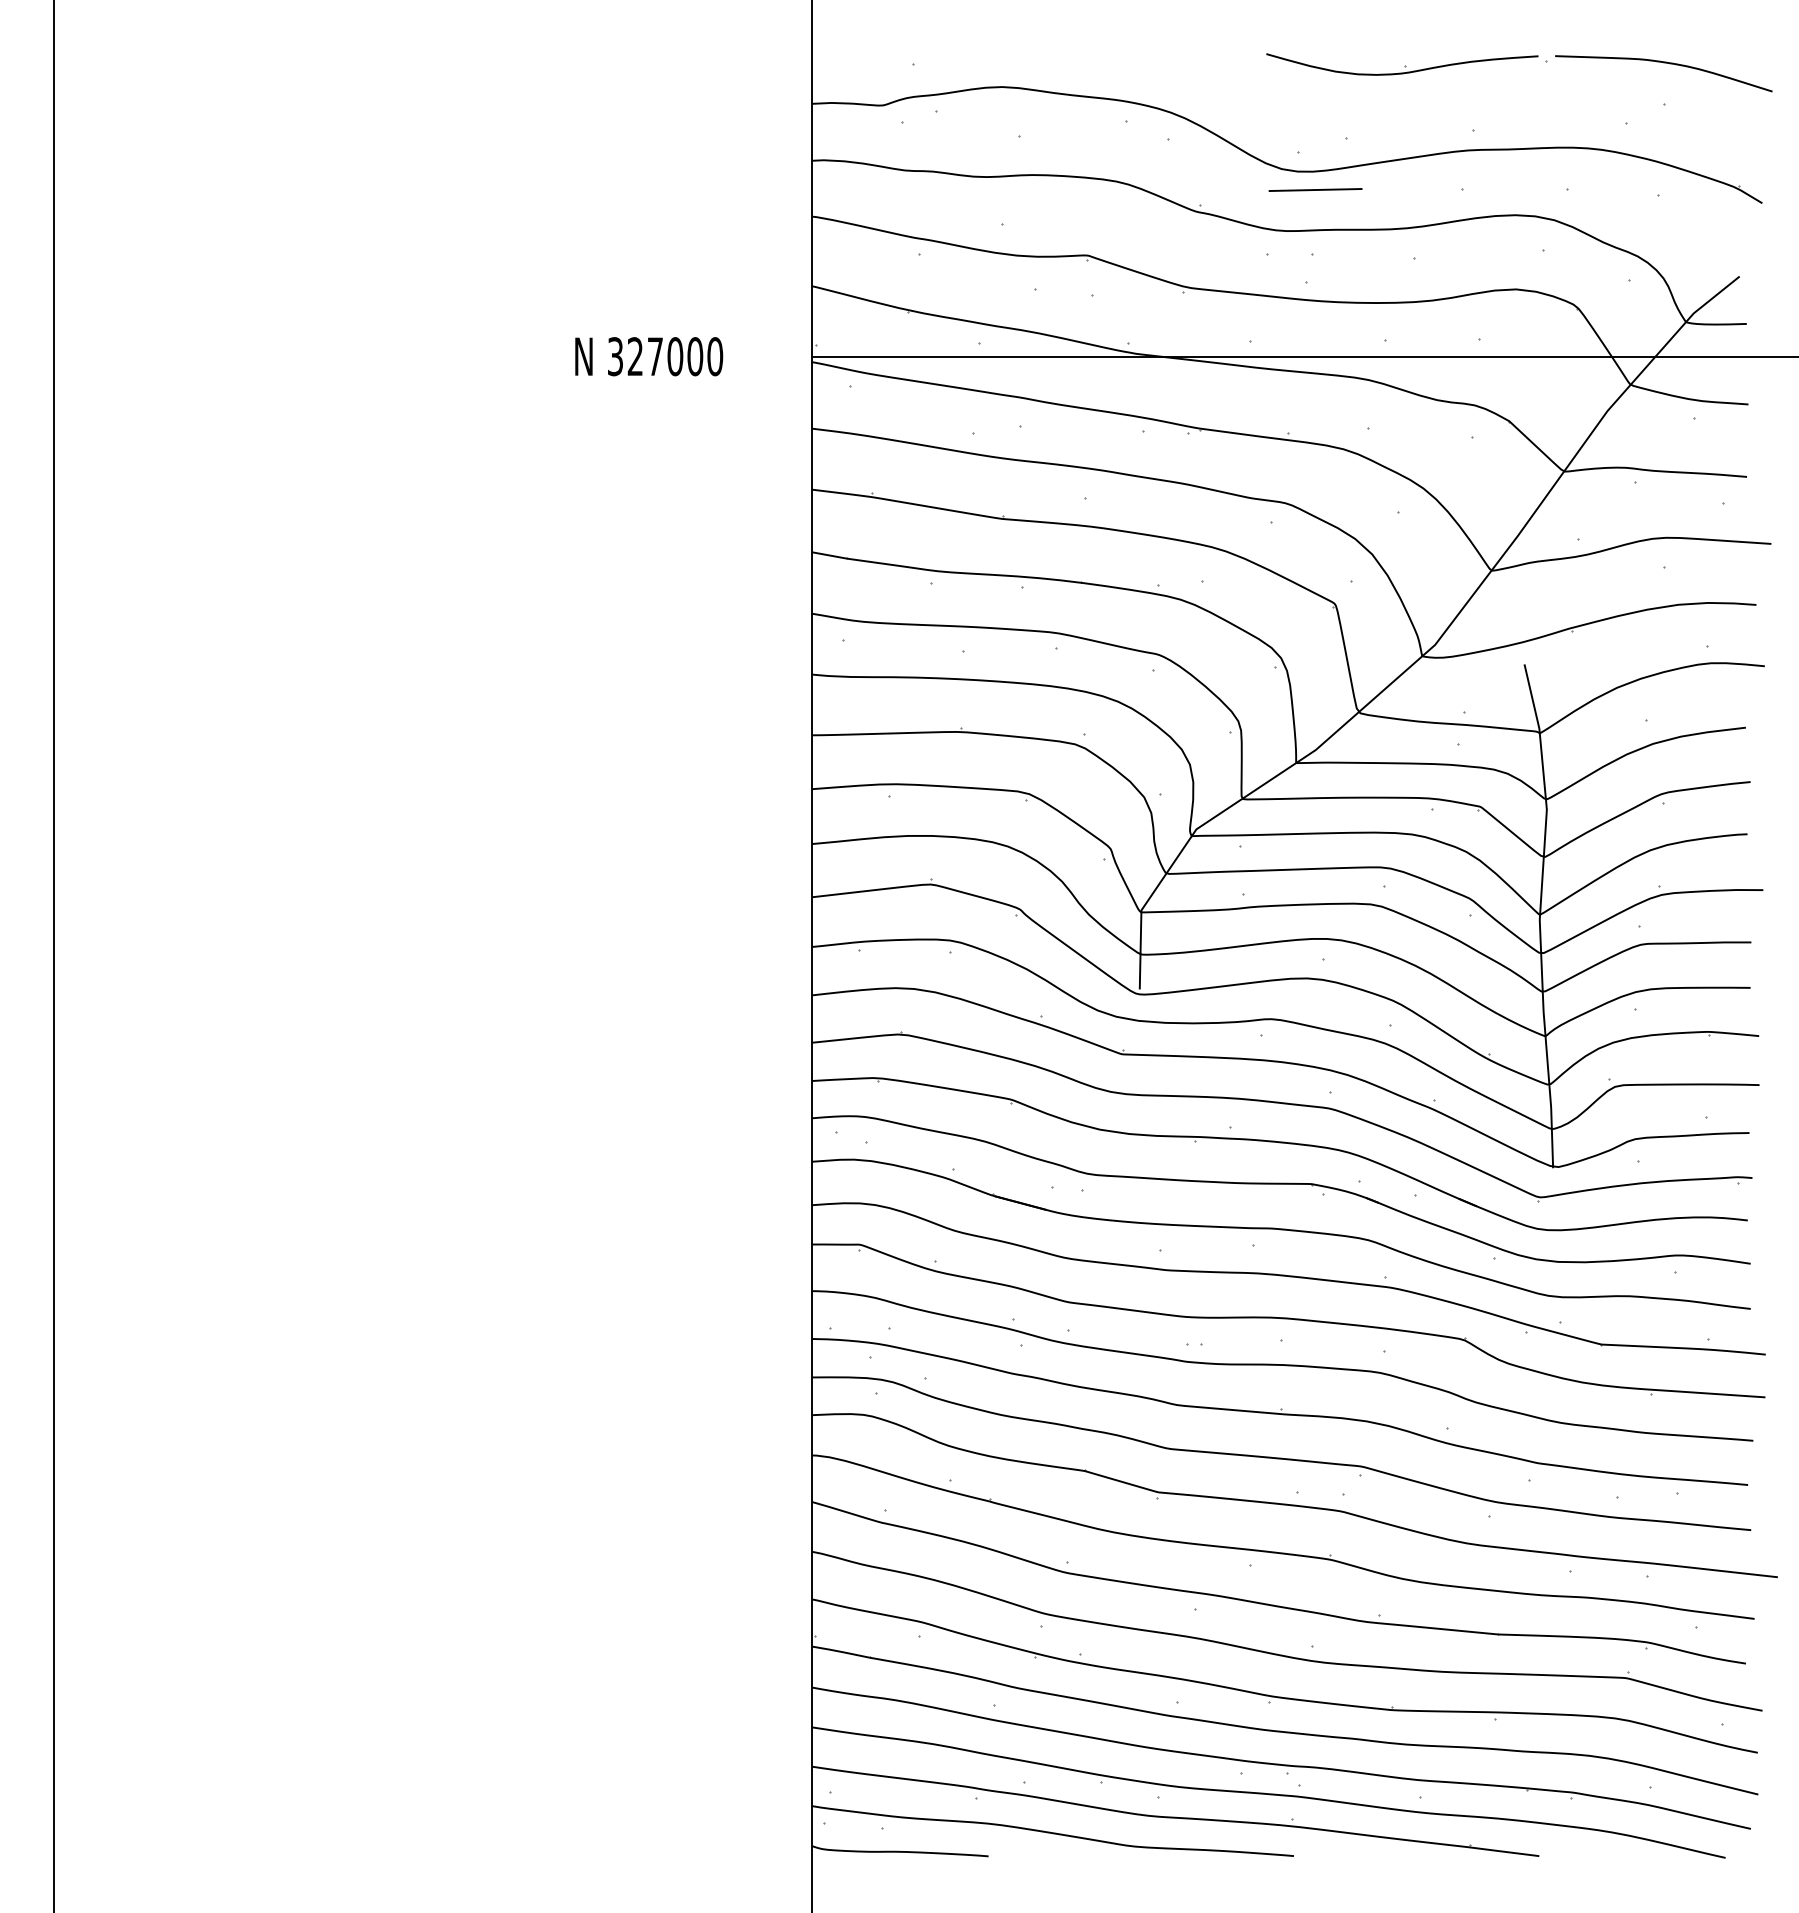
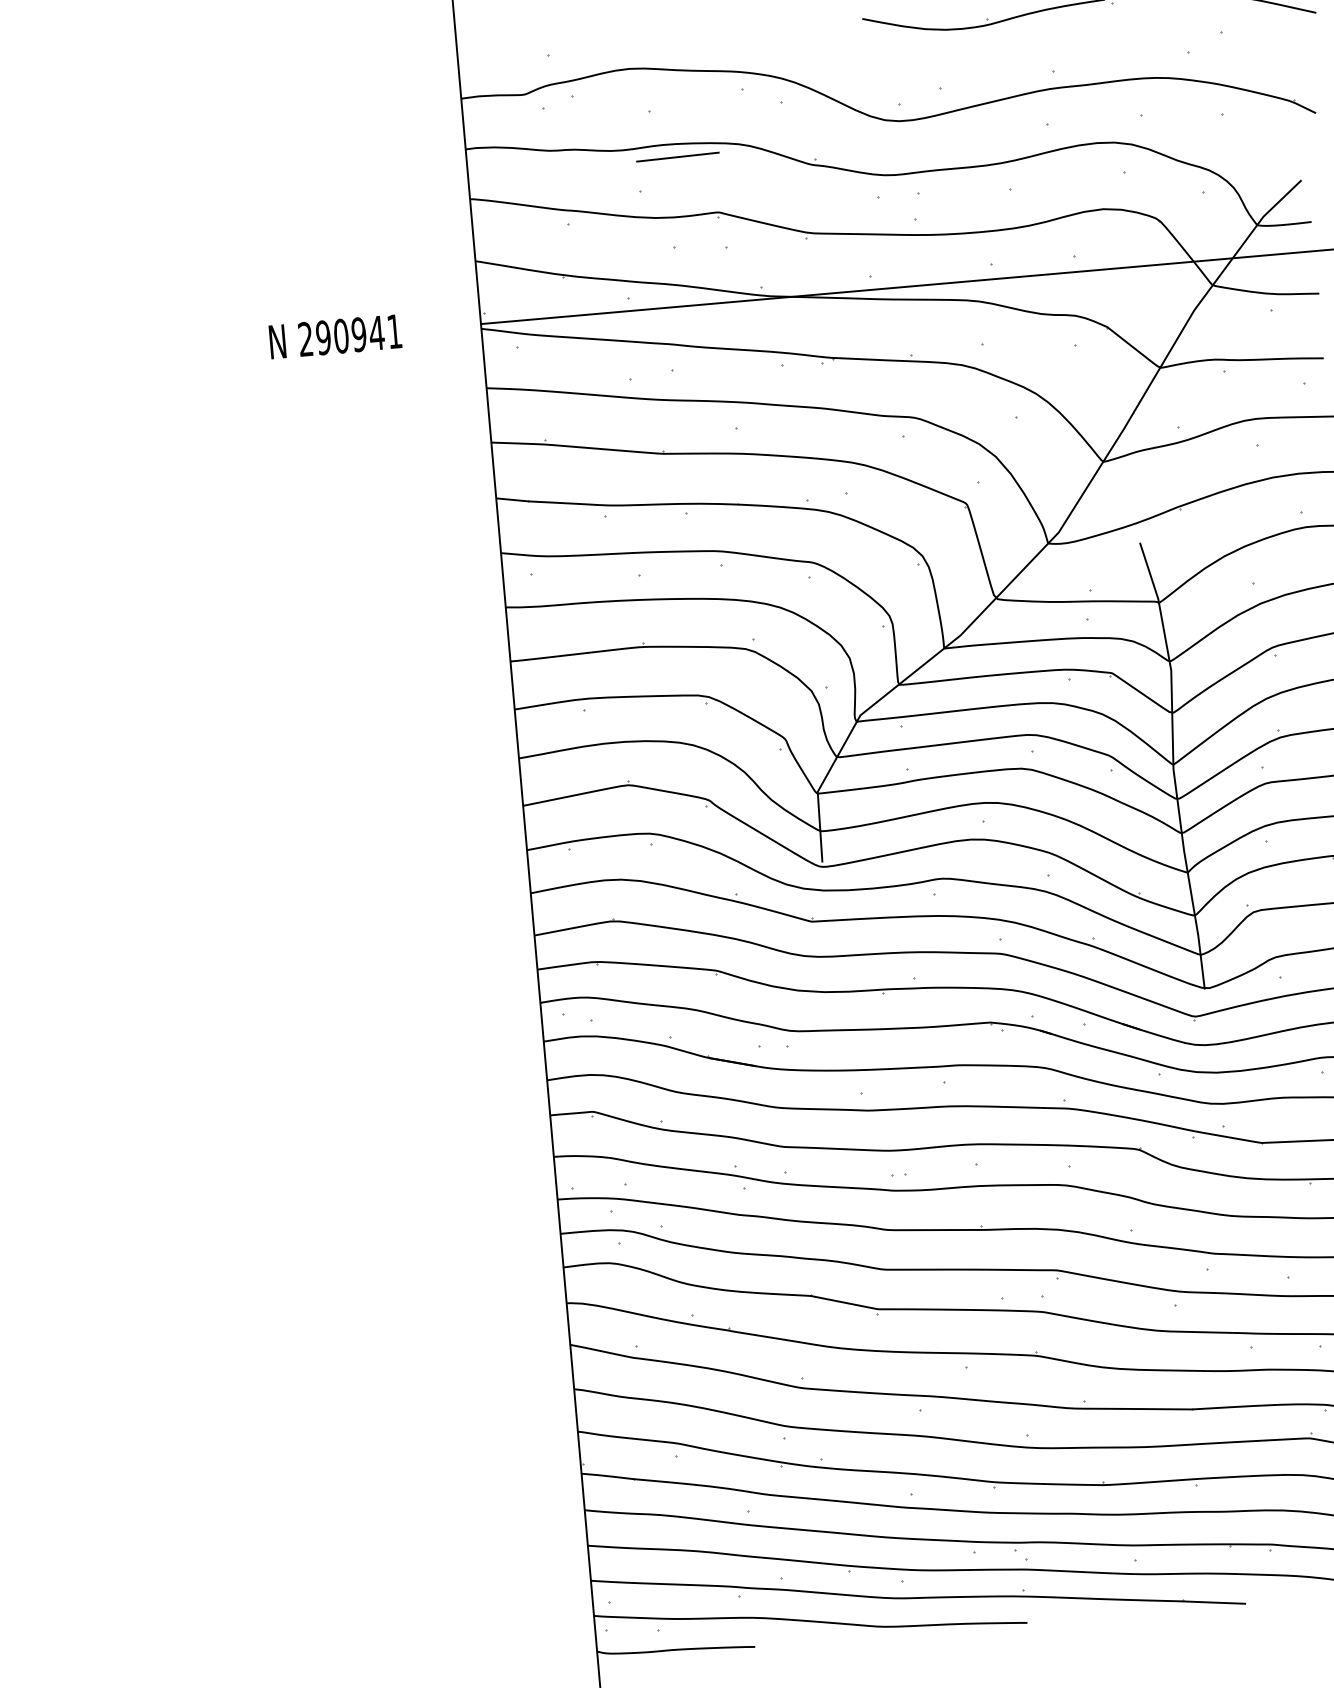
line: (1315, 189) -> (677, 156), moved
text: (665, 356) -> (350, 335), 327000 -> 290941

